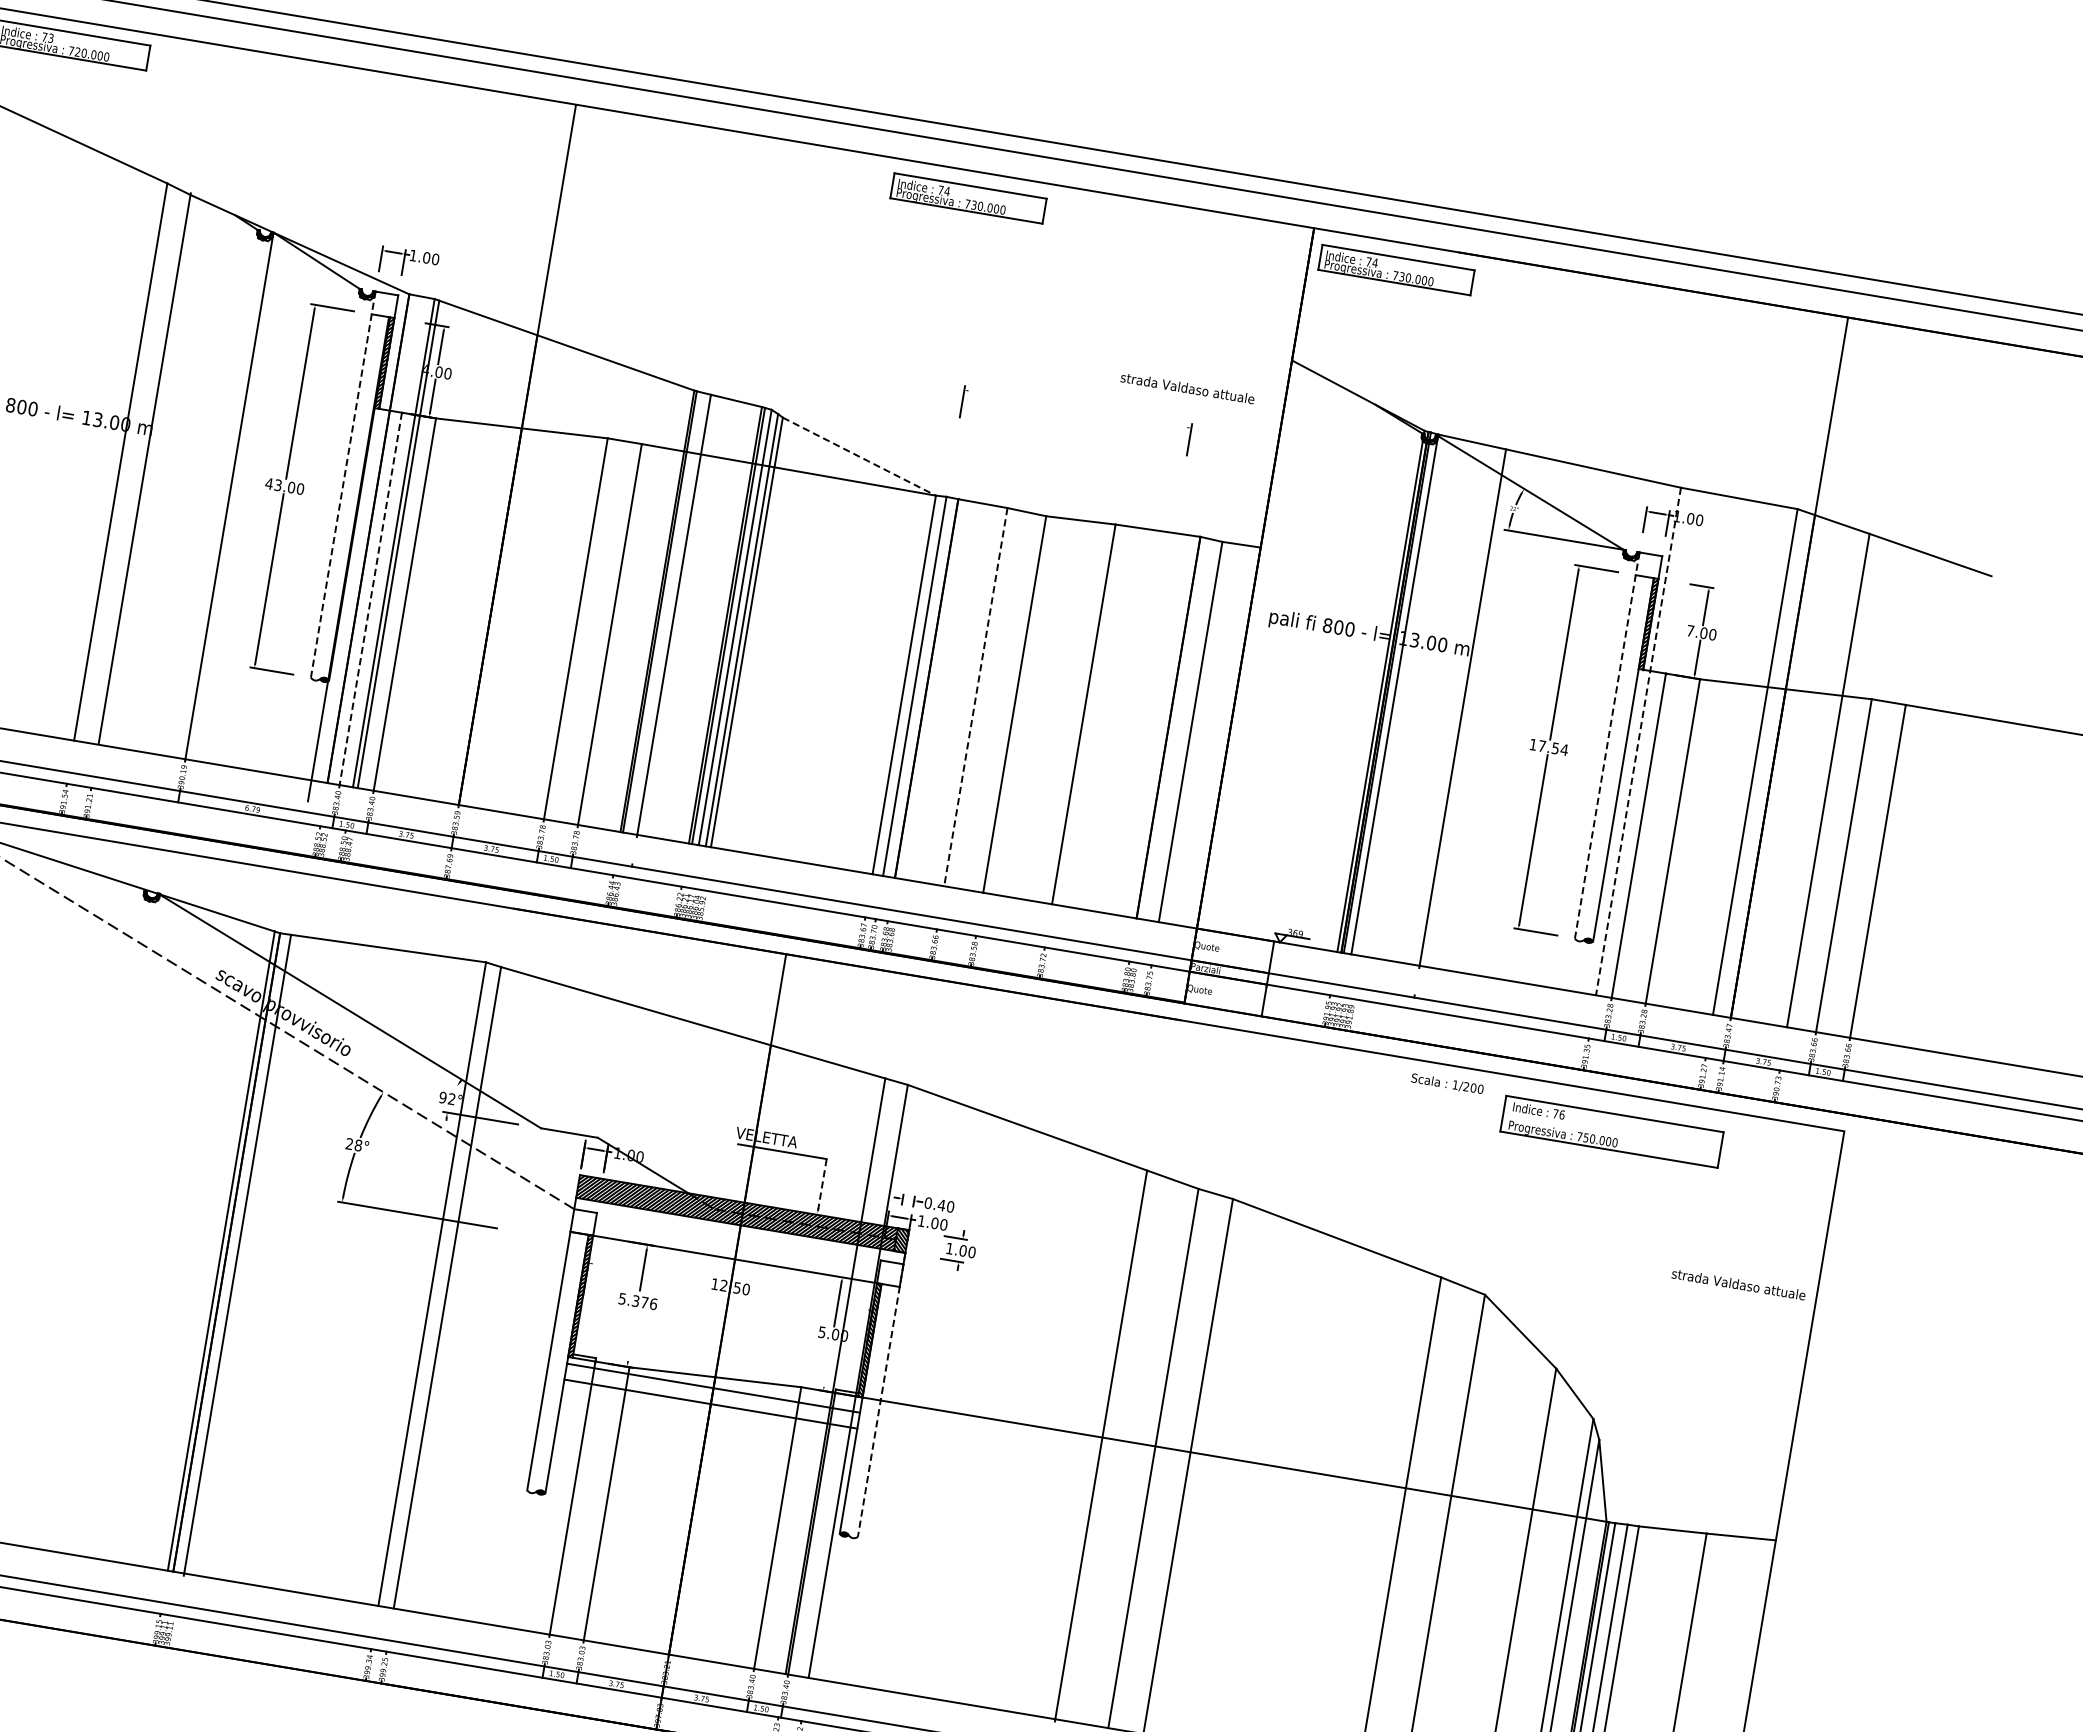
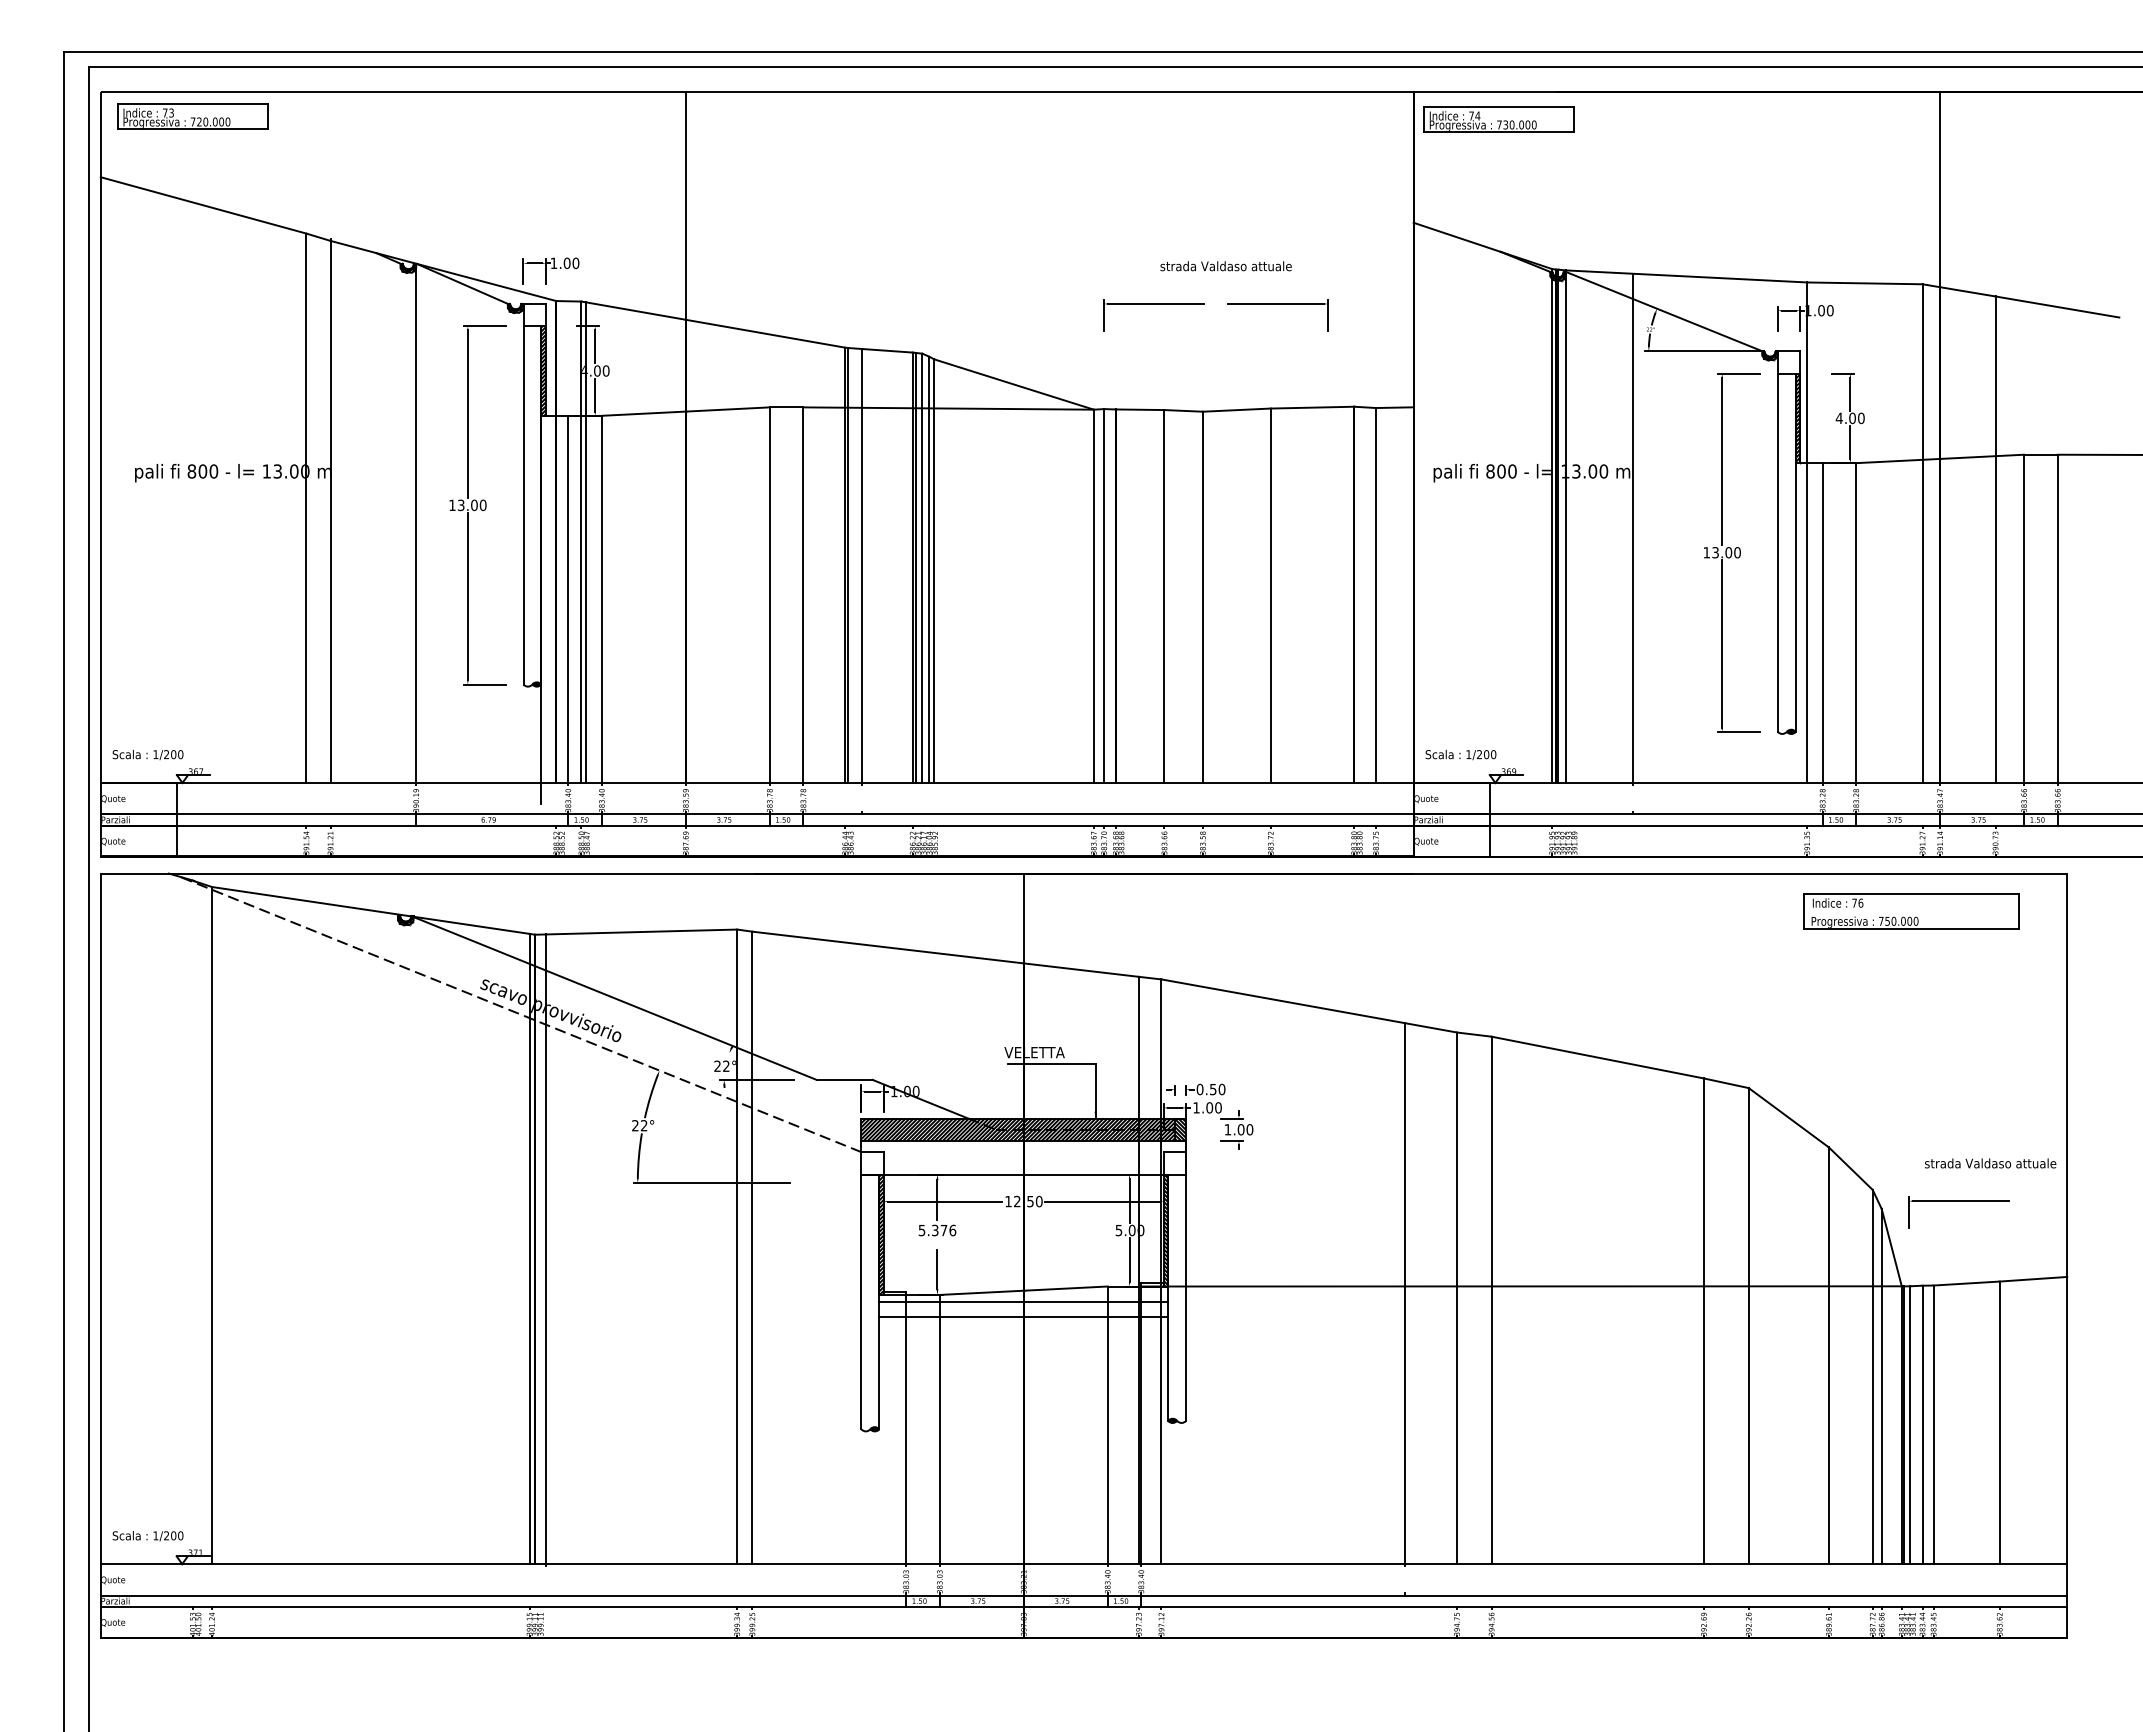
part: (967, 198) -> (1076, 119), removed
text: (1187, 388) -> (1225, 266), moved
line: (1017, 398) -> (1156, 303), added
line: (1138, 418) -> (1275, 303), added
line: (859, 456) -> (1014, 384), dashed -> solid
text: (269, 483) -> (452, 504), 43.00 -> 13.00
line: (343, 484) -> (523, 494), dashed -> solid
line: (371, 599) -> (568, 599), dashed -> solid
text: (1689, 629) -> (1838, 417), 7.00 -> 4.00
line: (975, 698) -> (1164, 597), dashed -> solid
line: (1638, 742) -> (1807, 533), dashed -> solid
line: (1606, 746) -> (1777, 542), dashed -> solid
text: (1553, 747) -> (1726, 552), 17.54 -> 13.00
text: (1447, 1083) -> (1460, 754), moved
text: (443, 1096) -> (717, 1065), 92° -> 22°
part: (1612, 1131) -> (1911, 911), moved
text: (357, 1145) -> (643, 1125), 28° -> 22°
line: (822, 1186) -> (1095, 1090), dashed -> solid
text: (940, 1205) -> (1212, 1089), 0.40 -> 0.50
line: (650, 1273) -> (944, 1201), added
text: (1738, 1284) -> (1990, 1163), moved
line: (810, 1300) -> (1102, 1201), added
line: (631, 1341) -> (937, 1269), added
line: (827, 1364) -> (1129, 1260), added
line: (882, 1394) -> (1186, 1280), dashed -> solid
part: (1678, 1445) -> (1958, 1201), added

